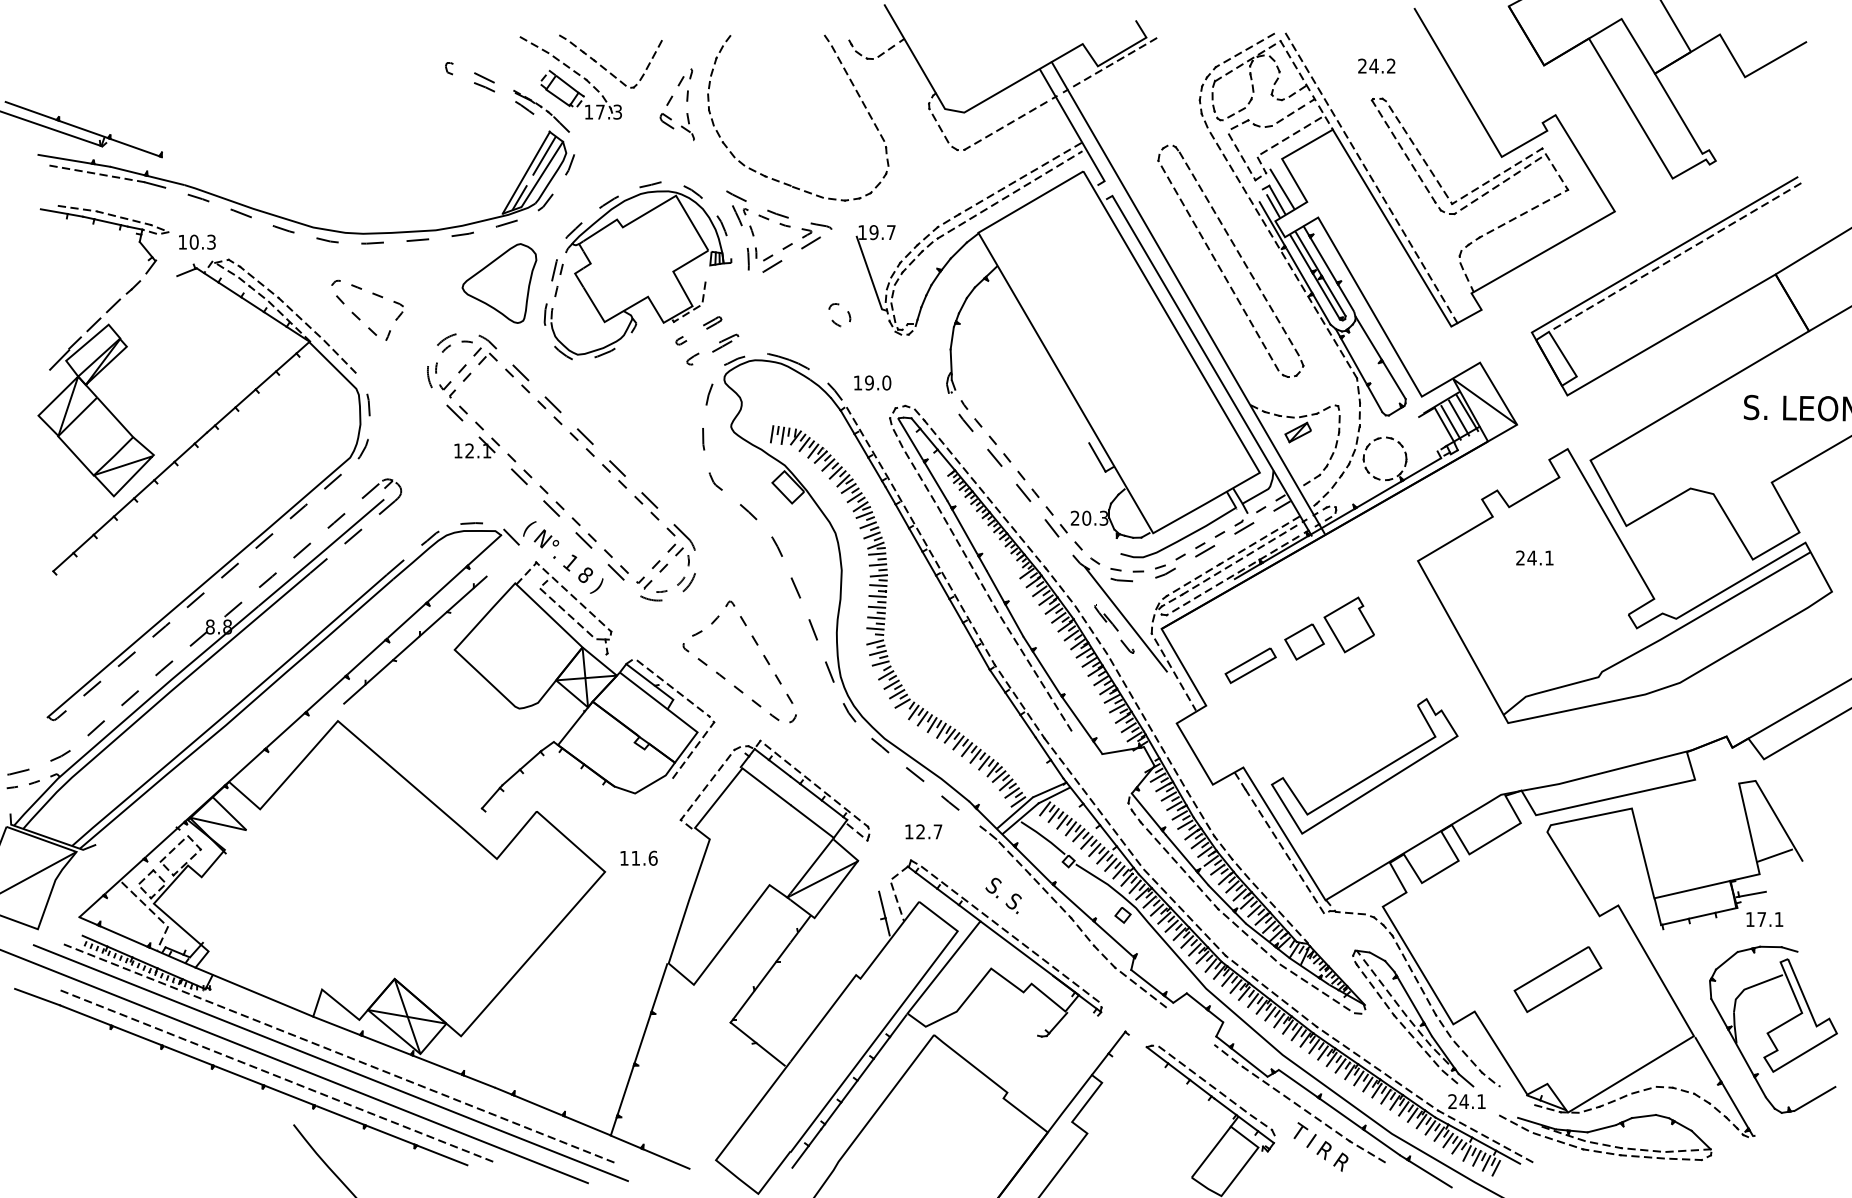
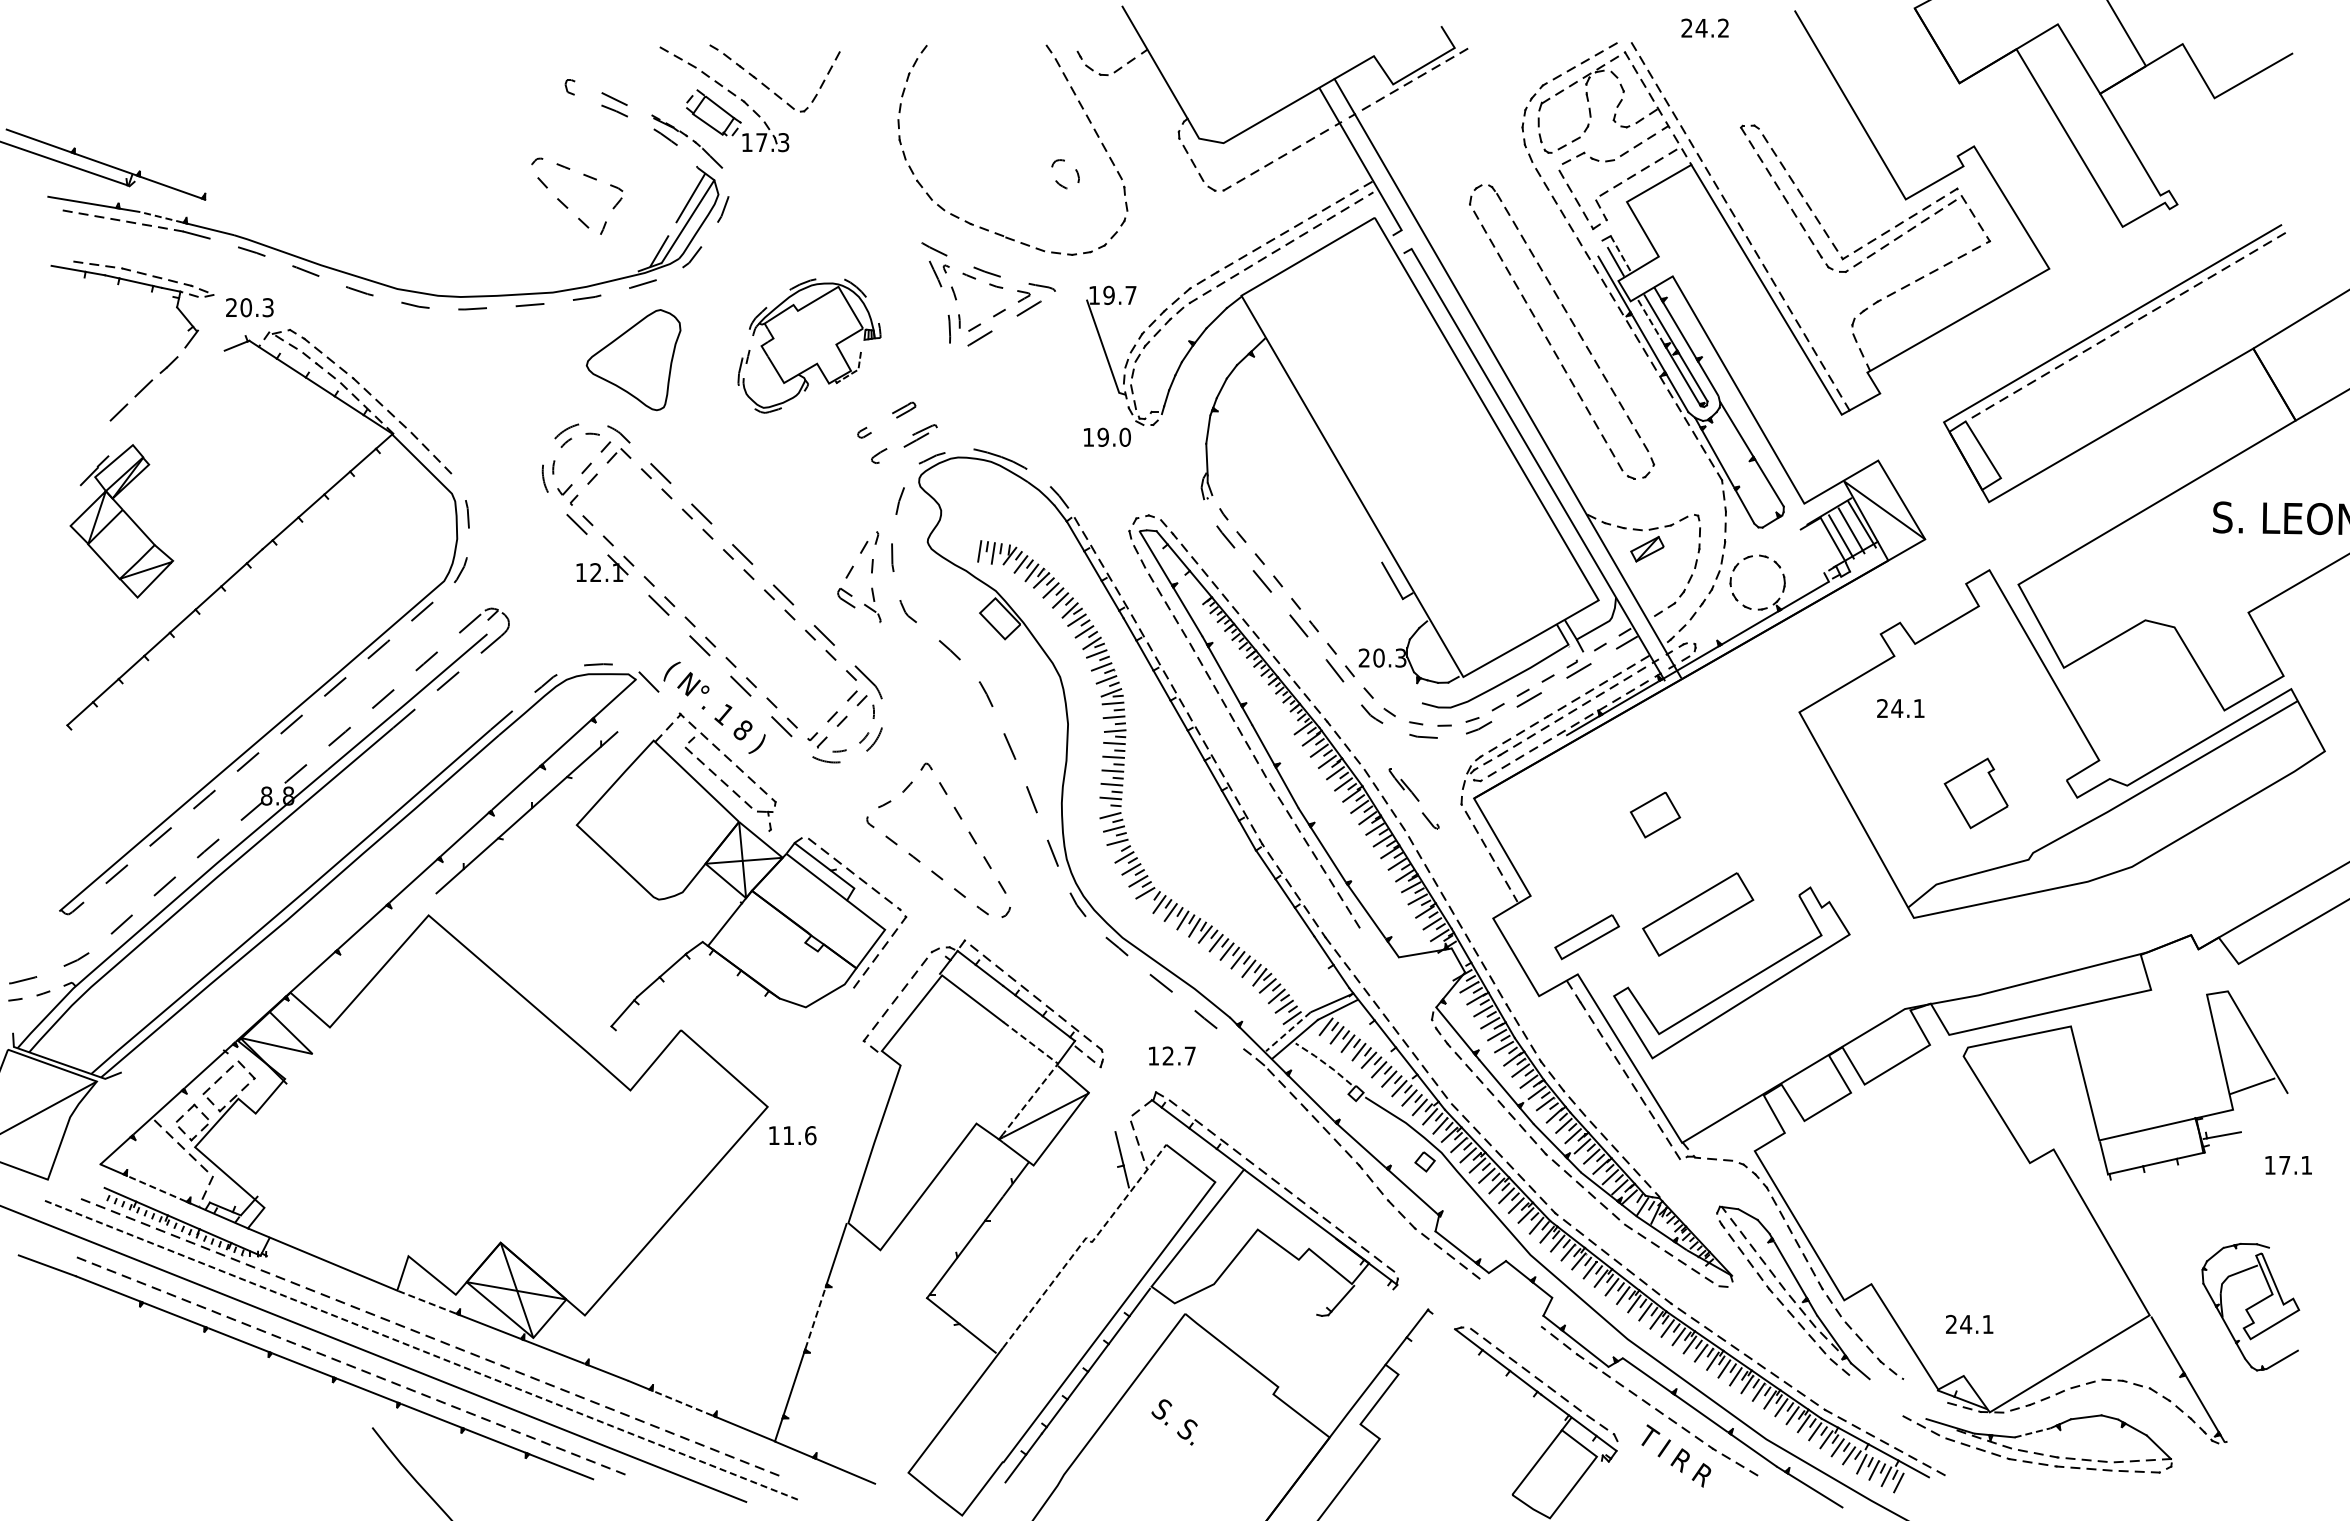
text: (1376, 65) -> (1704, 27), moved
part: (671, 100) -> (851, 571), moved
line: (127, 171) -> (161, 217), solid -> dashed
line: (526, 172) -> (667, 219), removed
line: (1281, 188) -> (1626, 239), removed
line: (1277, 200) -> (1620, 254), solid -> dashed
text: (182, 242) -> (231, 307), 10.3 -> 20.3
line: (1300, 253) -> (1650, 321), solid -> dashed
part: (638, 270) -> (809, 343), size x0.6
part: (359, 317) -> (566, 205), moved
part: (833, 320) -> (1057, 181), moved
text: (872, 382) -> (1107, 436), moved
part: (95, 410) -> (121, 521), size x0.7
text: (1534, 558) -> (1900, 708), moved
line: (1125, 619) -> (1428, 786), removed
part: (1348, 625) -> (1975, 793), moved
part: (1250, 665) -> (1586, 937), moved
line: (1015, 812) -> (1288, 1031), solid -> dashed
line: (1043, 836) -> (1324, 1062), solid -> dashed
line: (828, 844) -> (1051, 1071), solid -> dashed
text: (638, 858) -> (792, 1135), moved
text: (1003, 896) -> (1174, 1422), moved
text: (1764, 919) -> (2288, 1165), moved
line: (121, 935) -> (153, 1187), solid -> dashed
line: (855, 976) -> (1085, 1239), solid -> dashed
part: (1558, 979) -> (1698, 914), moved
line: (336, 1025) -> (426, 1301), solid -> dashed
part: (1773, 1029) -> (2250, 1306), size x0.6
line: (643, 1035) -> (816, 1314), solid -> dashed
line: (329, 1063) -> (418, 1349), solid -> dashed
text: (1466, 1101) -> (1969, 1324), moved
line: (535, 1104) -> (679, 1401), solid -> dashed
line: (1602, 1128) -> (2033, 1432), solid -> dashed

